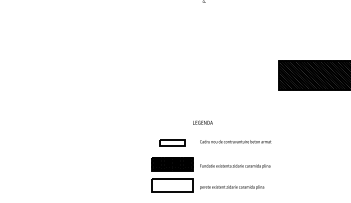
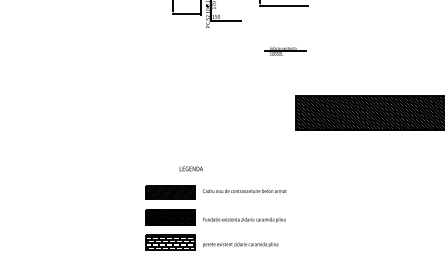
part: (270, 21) -> (285, 50), added
text: (202, 122) -> (190, 168), moved
part: (172, 142) -> (170, 192), size x1.67
hatch: (171, 184) -> (169, 241), added

